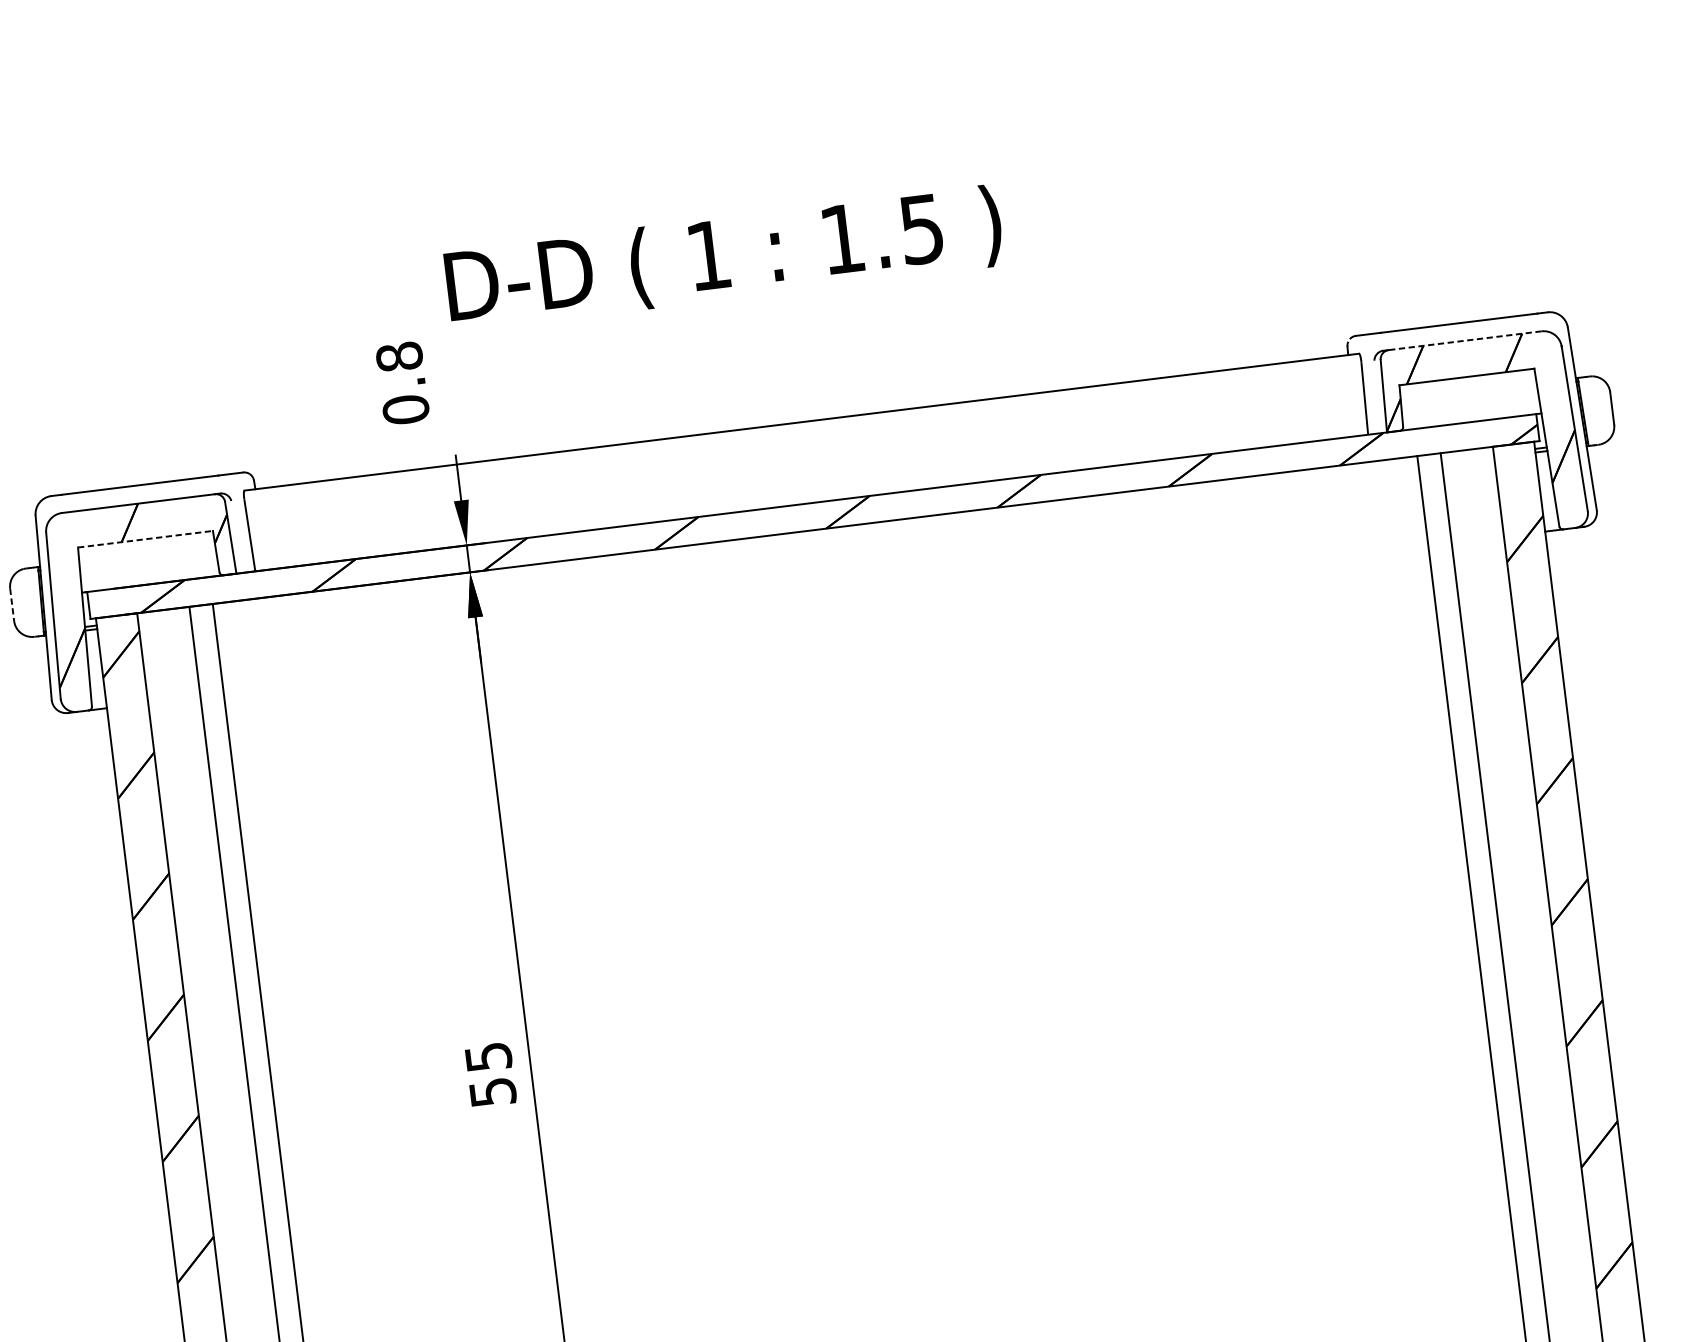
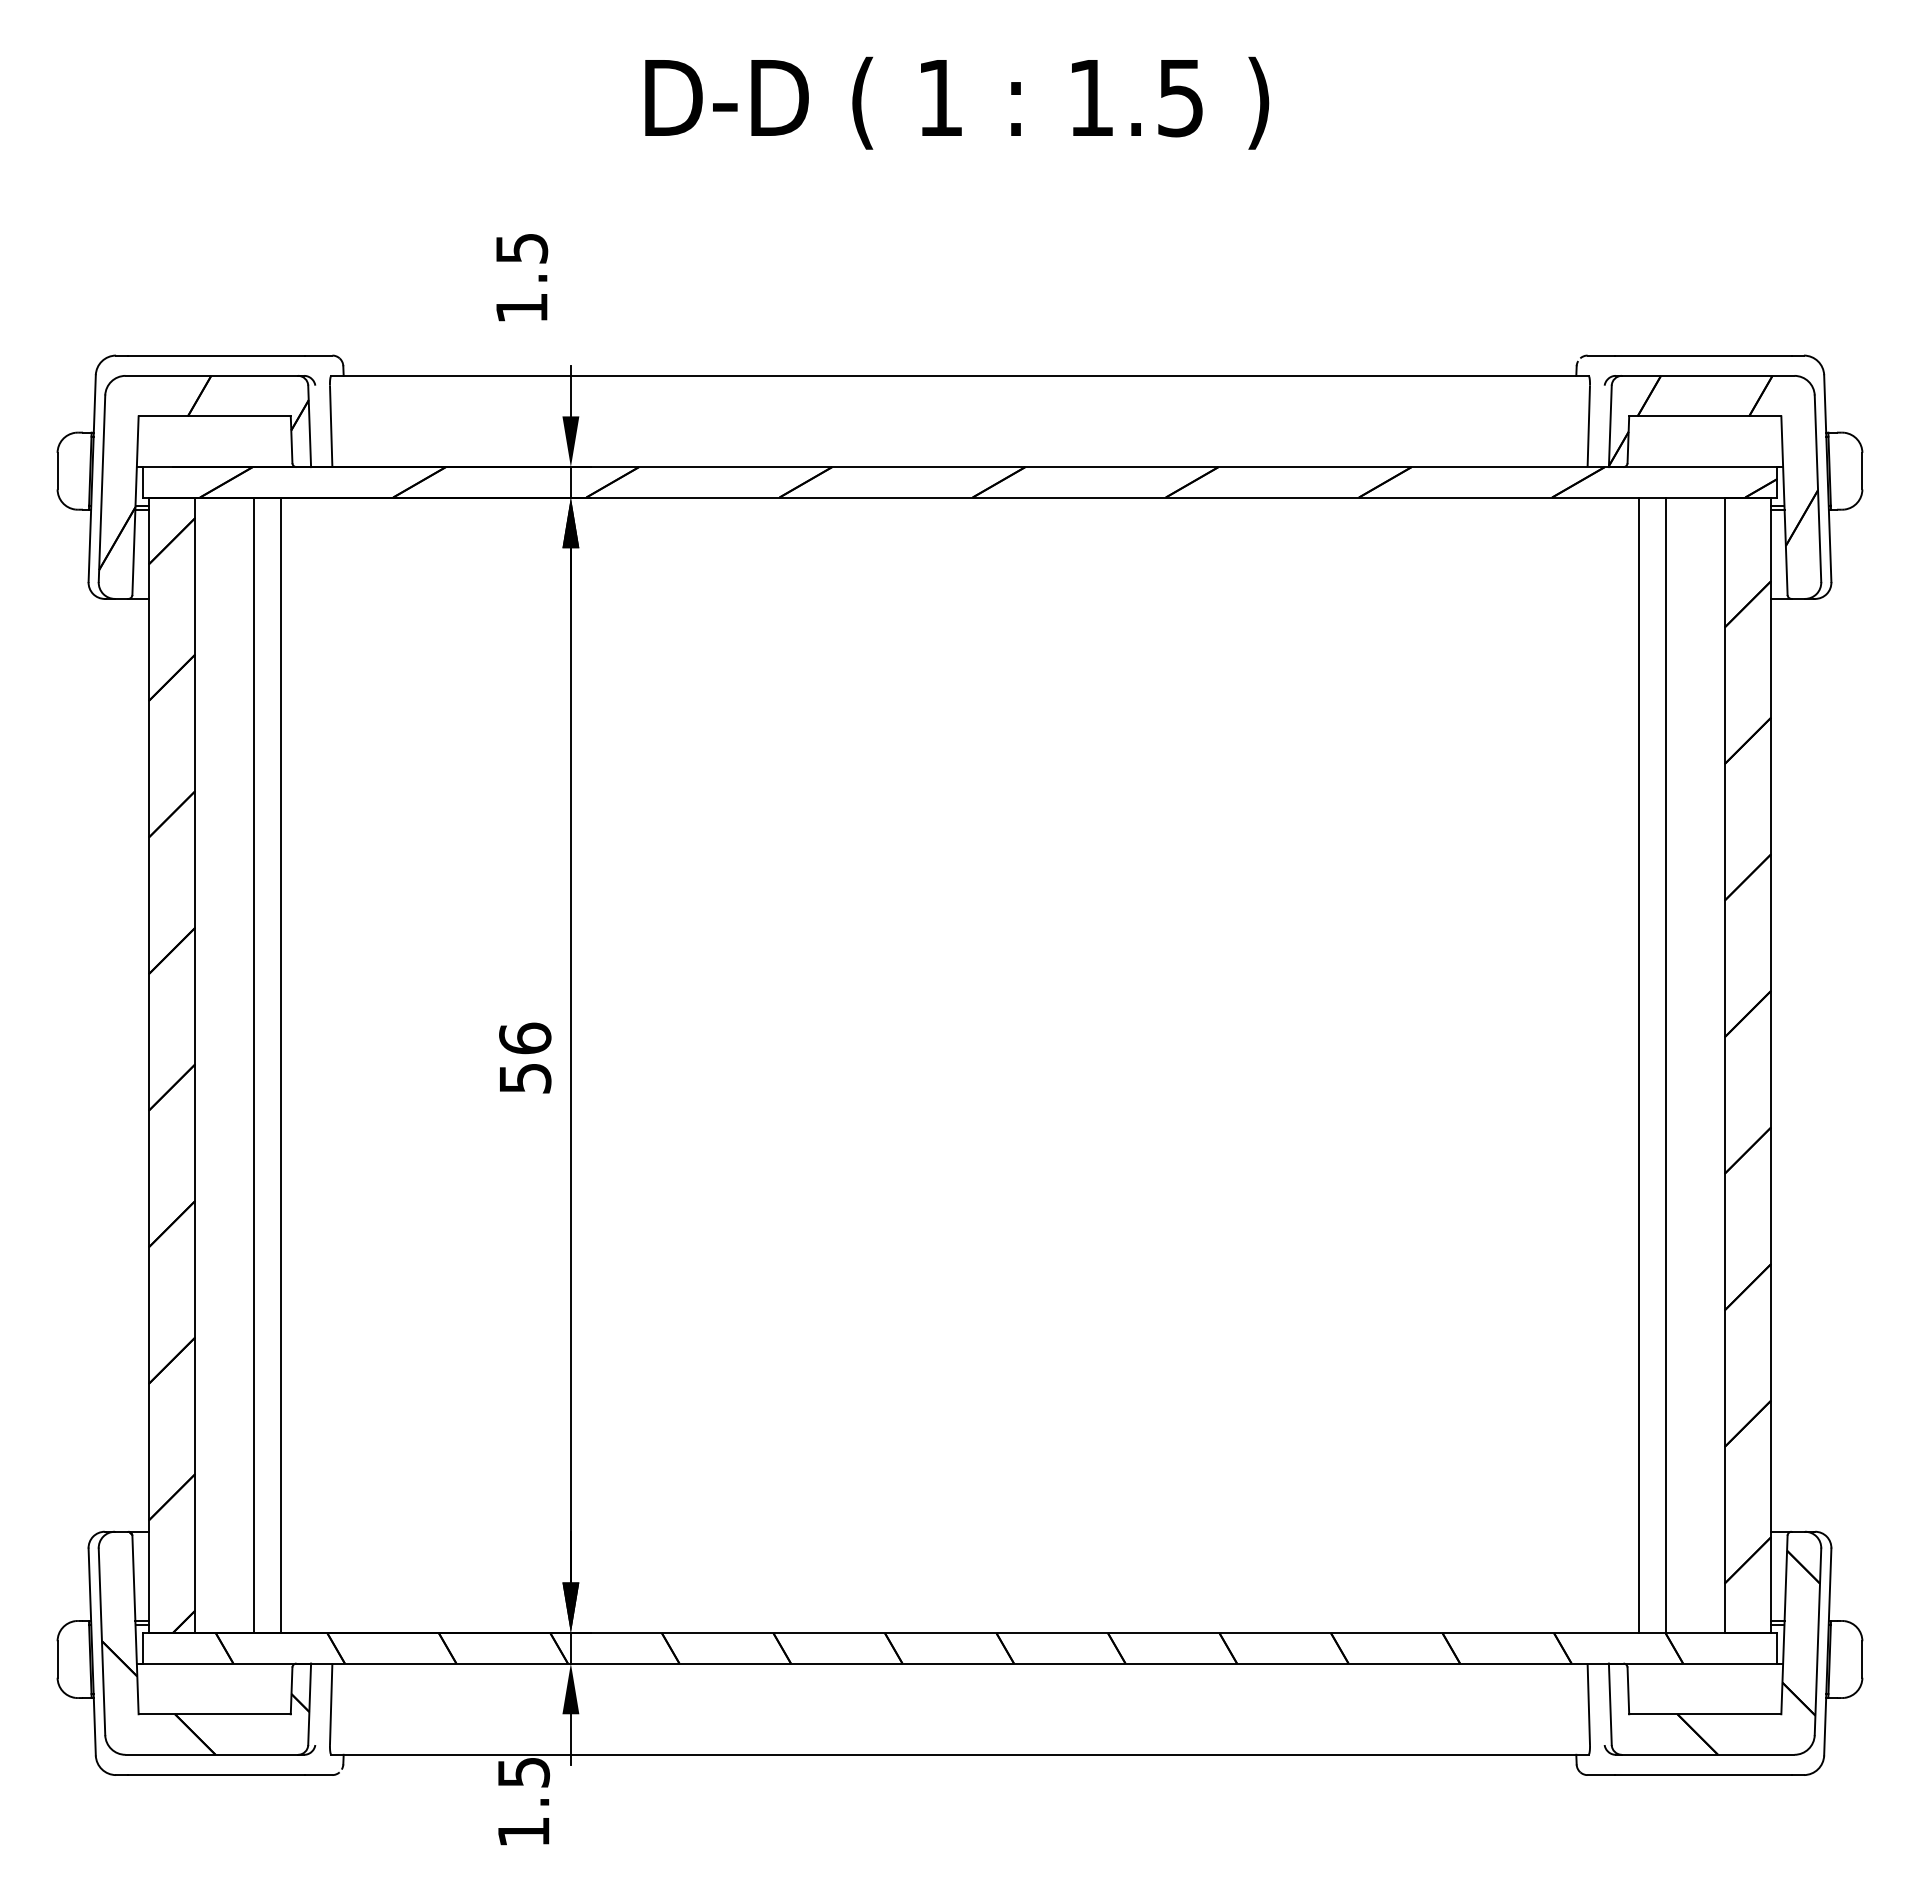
text: (724, 257) -> (957, 102), moved
line: (1464, 340) -> (1707, 375), dashed -> solid
text: (402, 382) -> (521, 277), 0.8 -> 1.5
line: (146, 539) -> (215, 416), dashed -> solid
line: (12, 605) -> (57, 471), dashed -> solid
text: (488, 1056) -> (525, 1038), 55 -> 56

